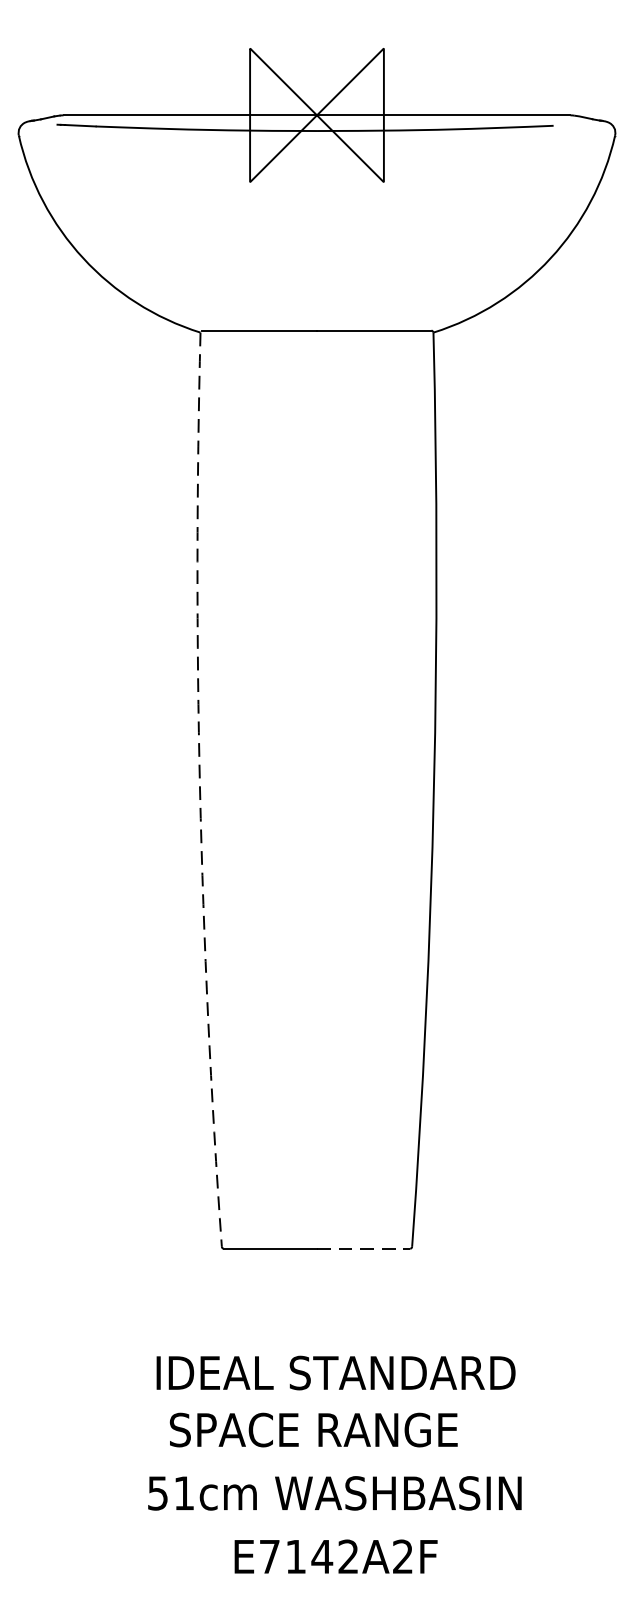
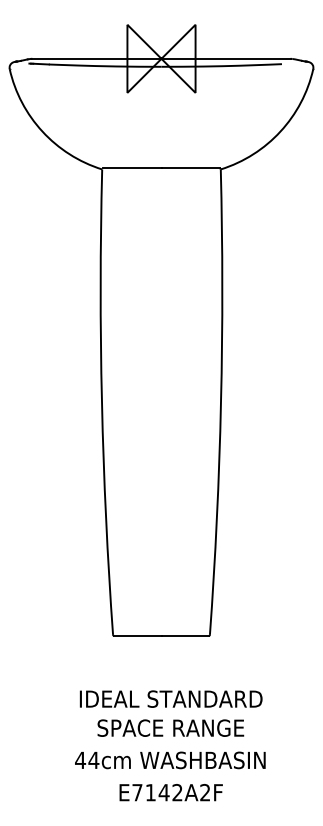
arc: (199, 790) -> (101, 402), dashed -> solid
line: (364, 1248) -> (185, 635), dashed -> solid
text: (313, 1428) -> (170, 727), moved
text: (171, 1493) -> (87, 760), 51cm -> 44cm

